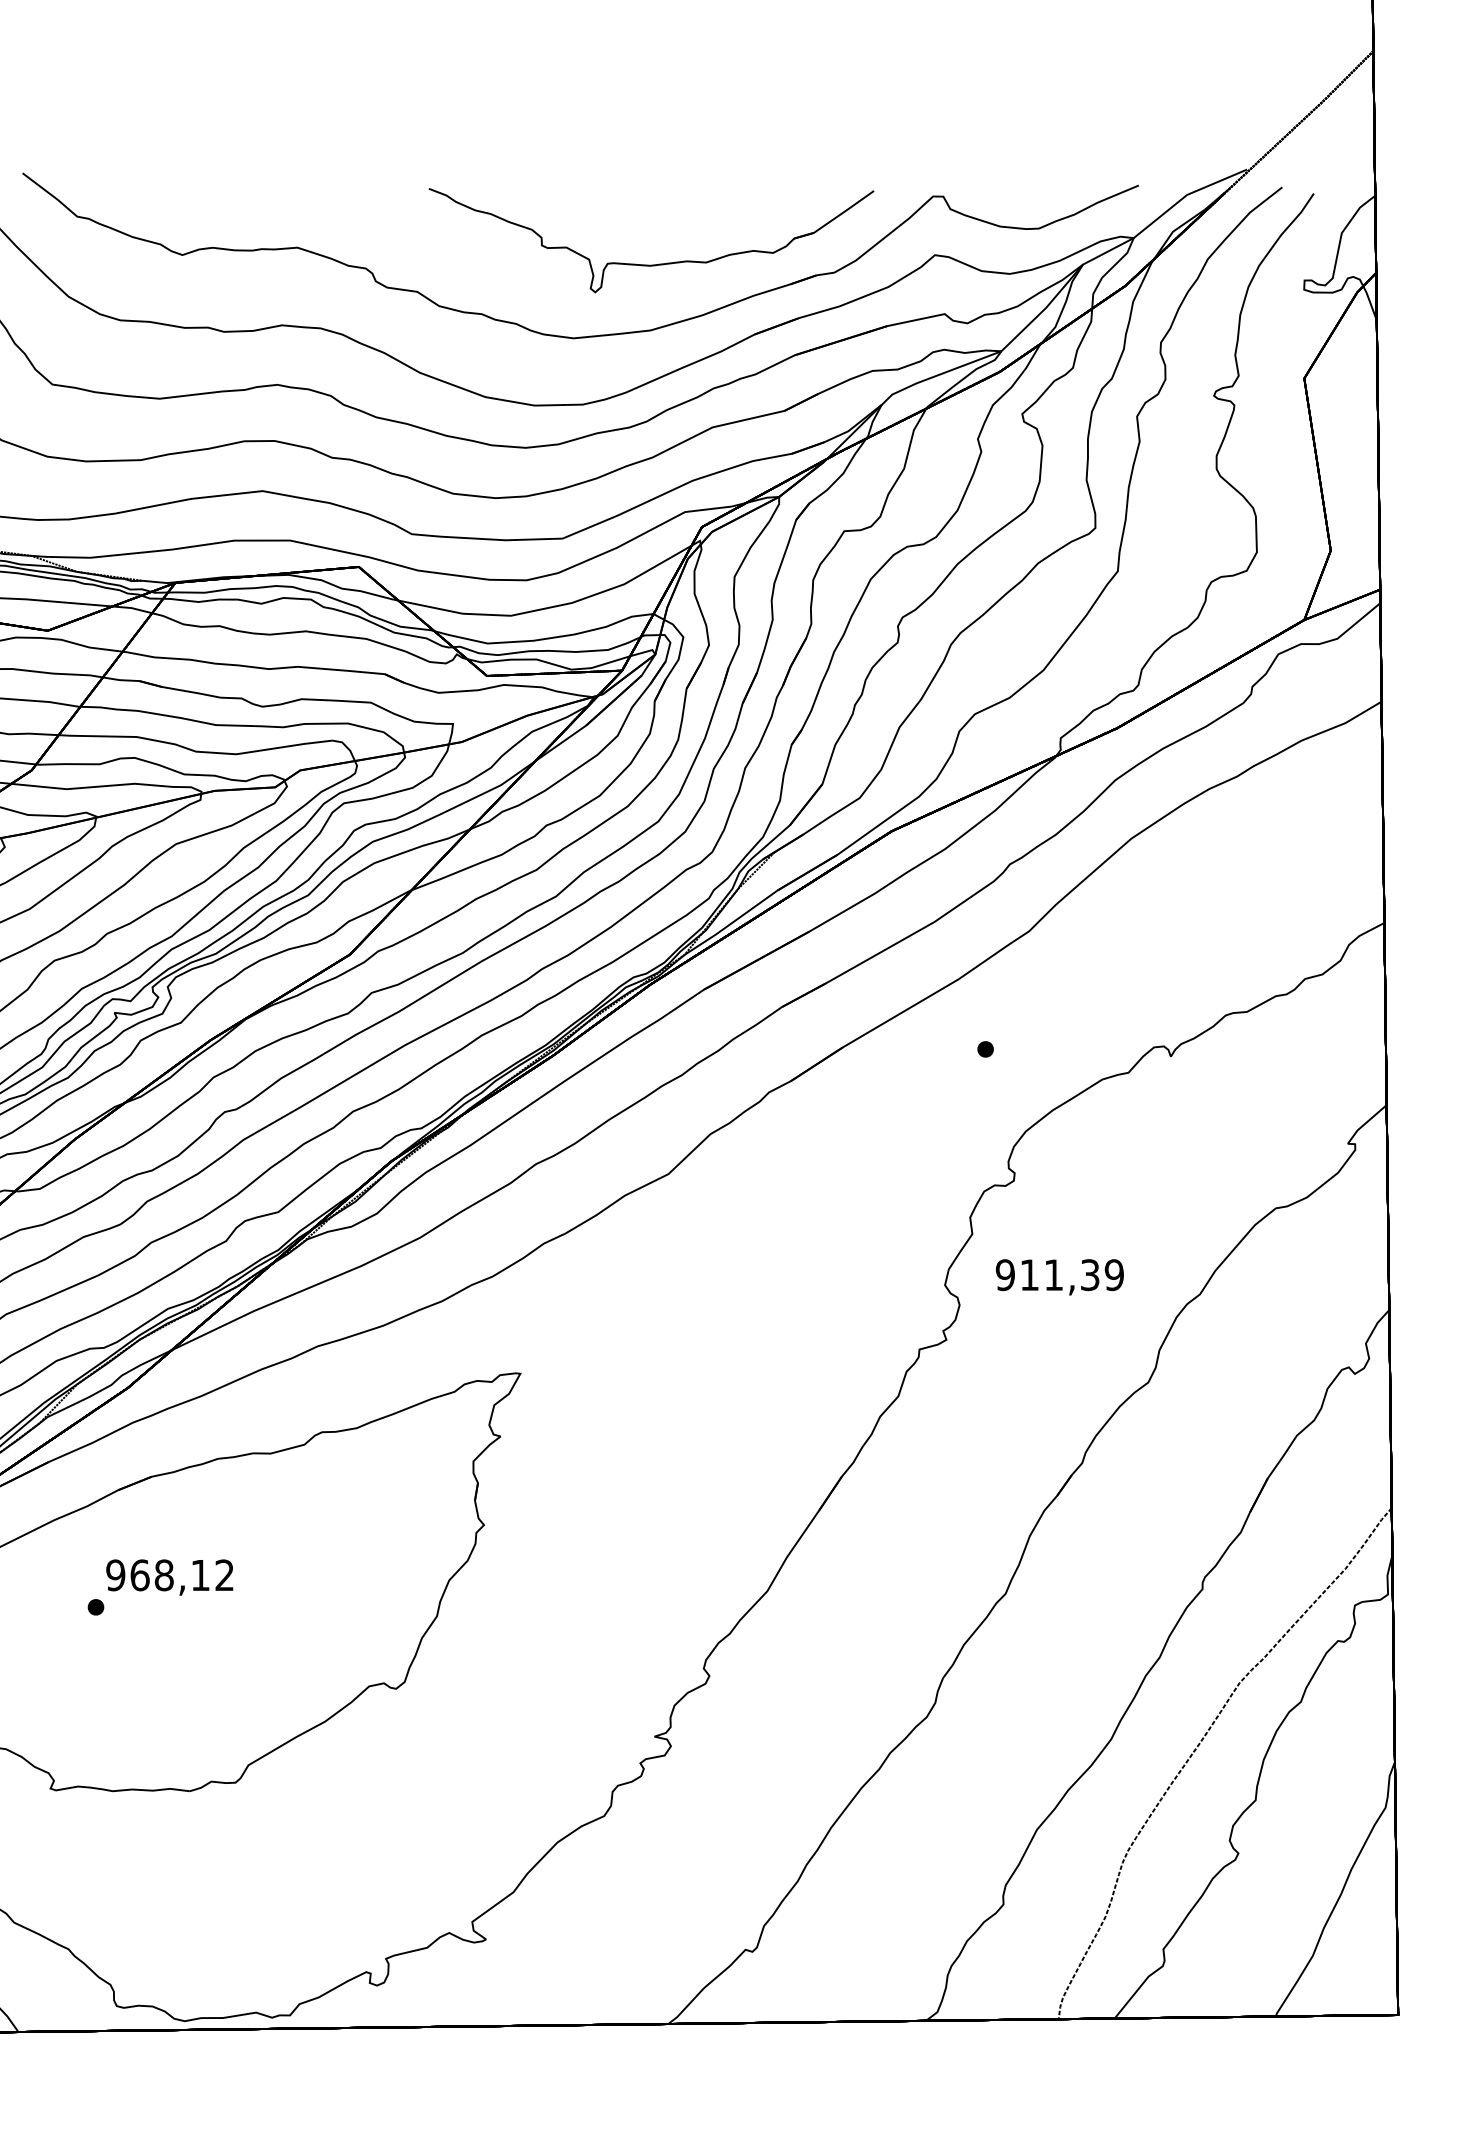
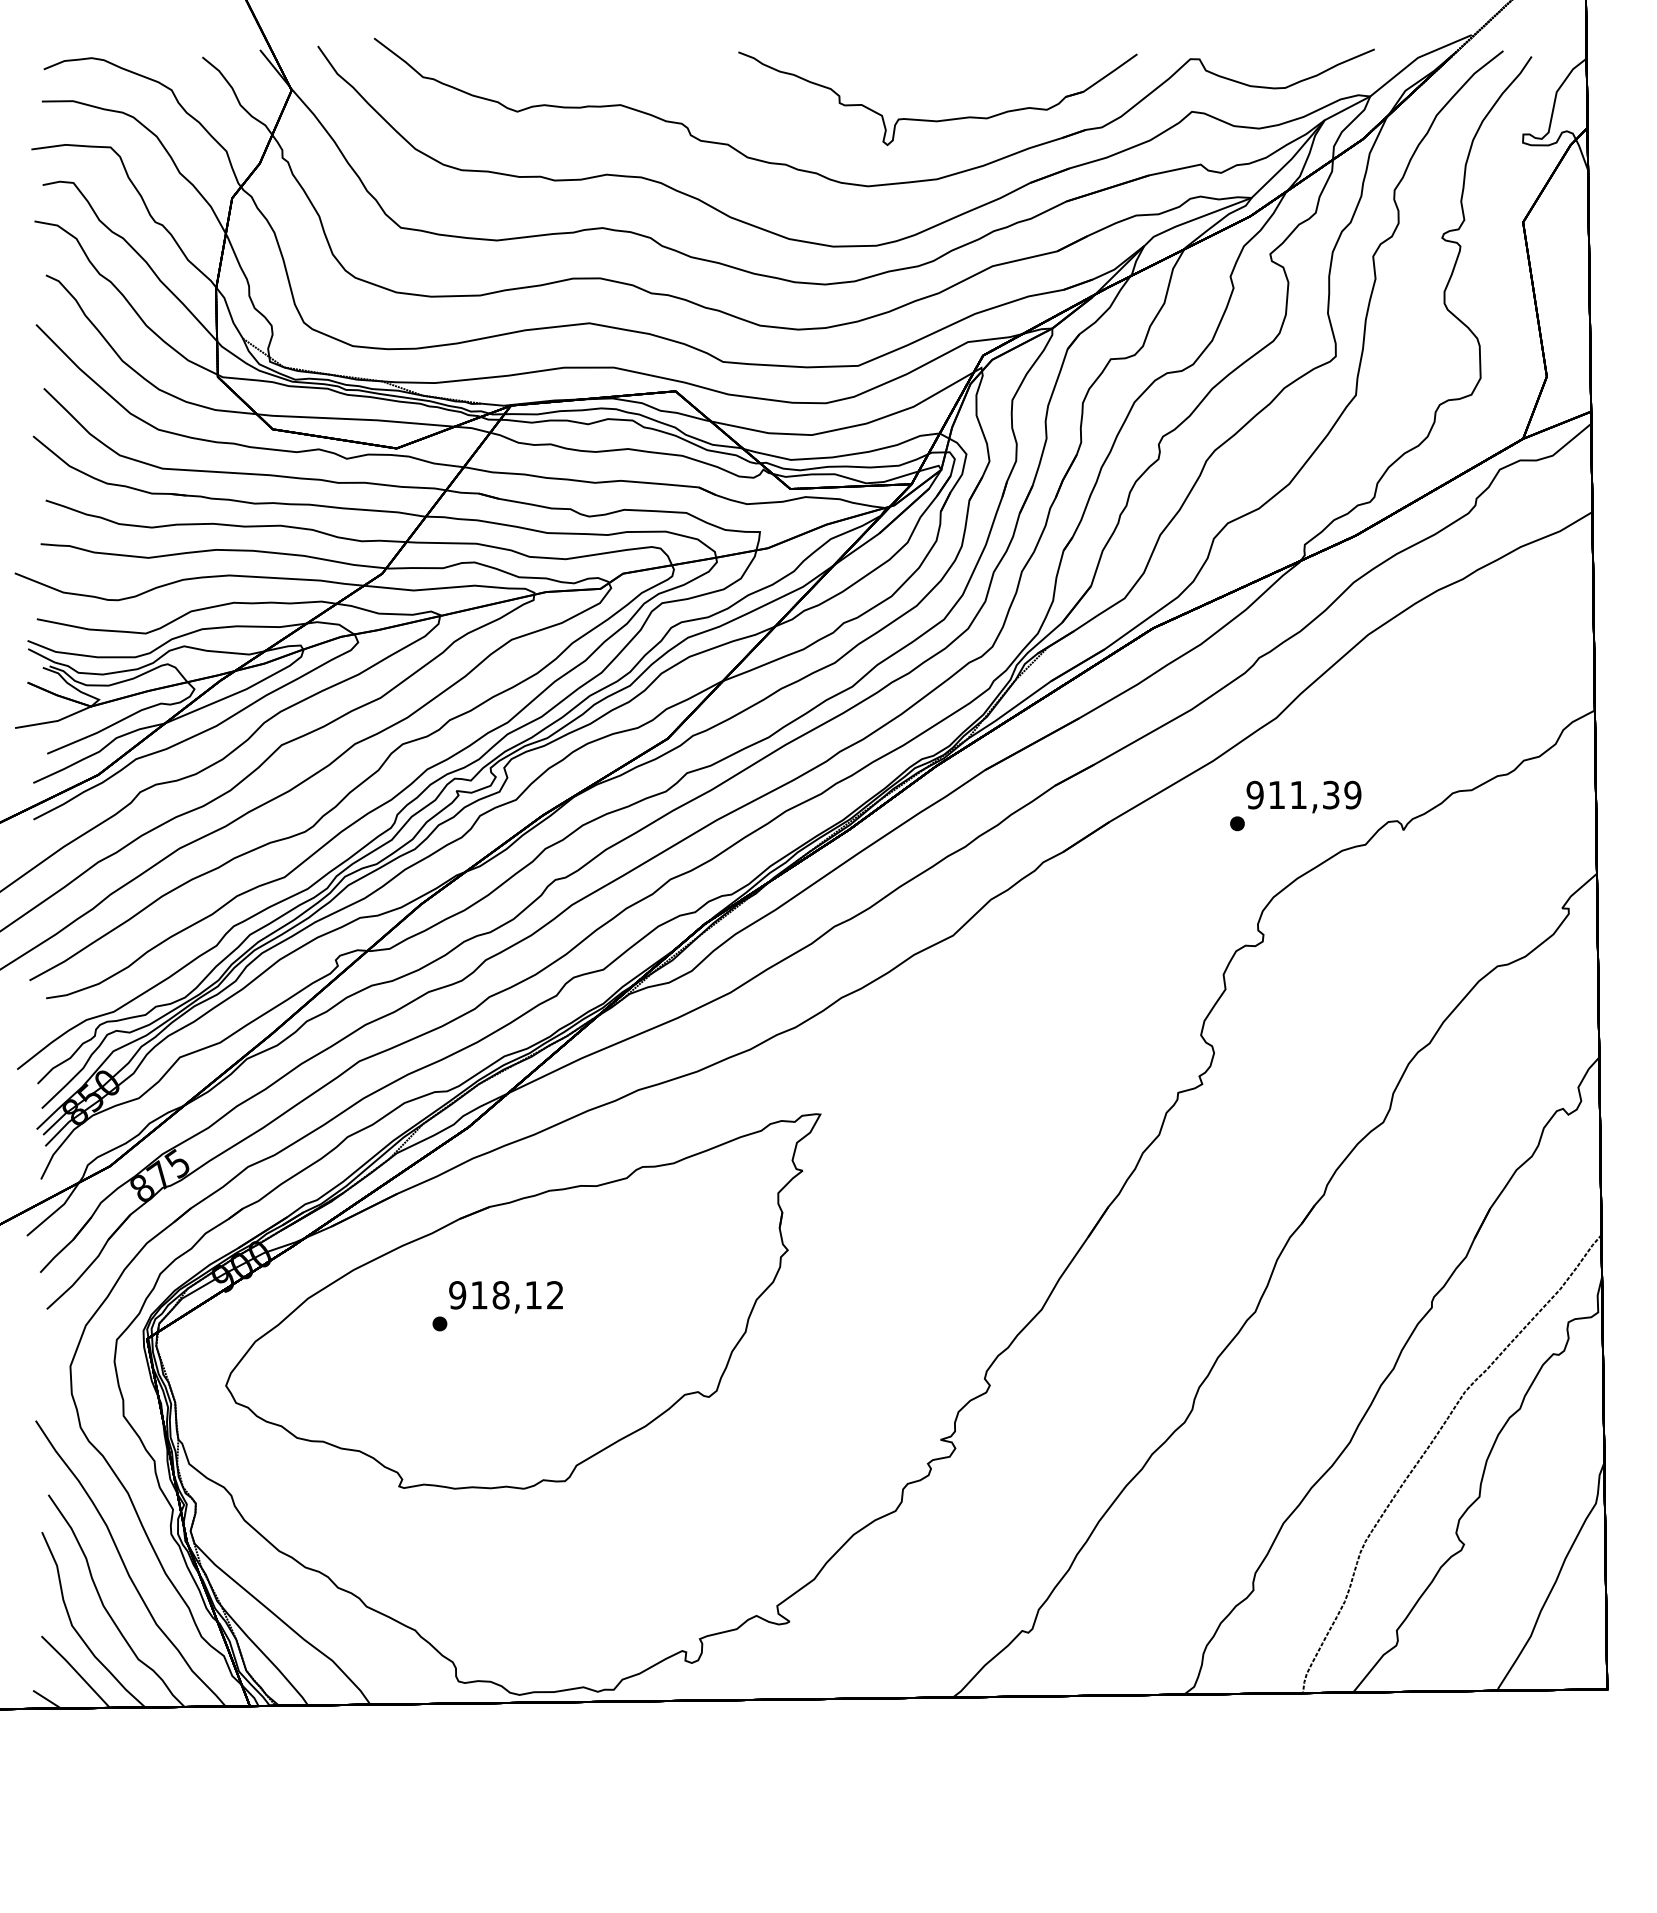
text: (1059, 1276) -> (1303, 796), moved
text: (140, 1575) -> (479, 1295), 968,12 -> 918,12

